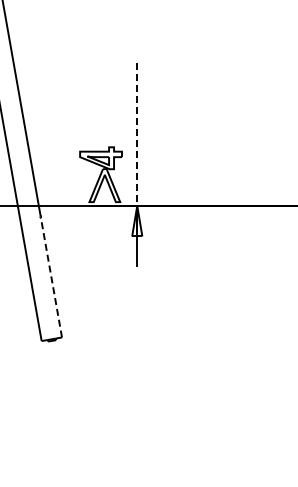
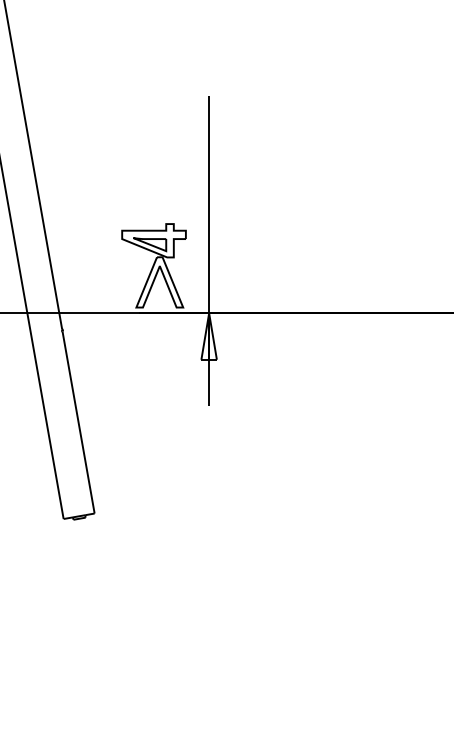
line: (137, 135) -> (209, 206), dashed -> solid
line: (51, 277) -> (78, 422), dashed -> solid

